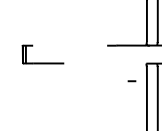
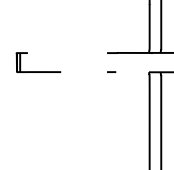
curve: (131, 80) -> (111, 71), moved

